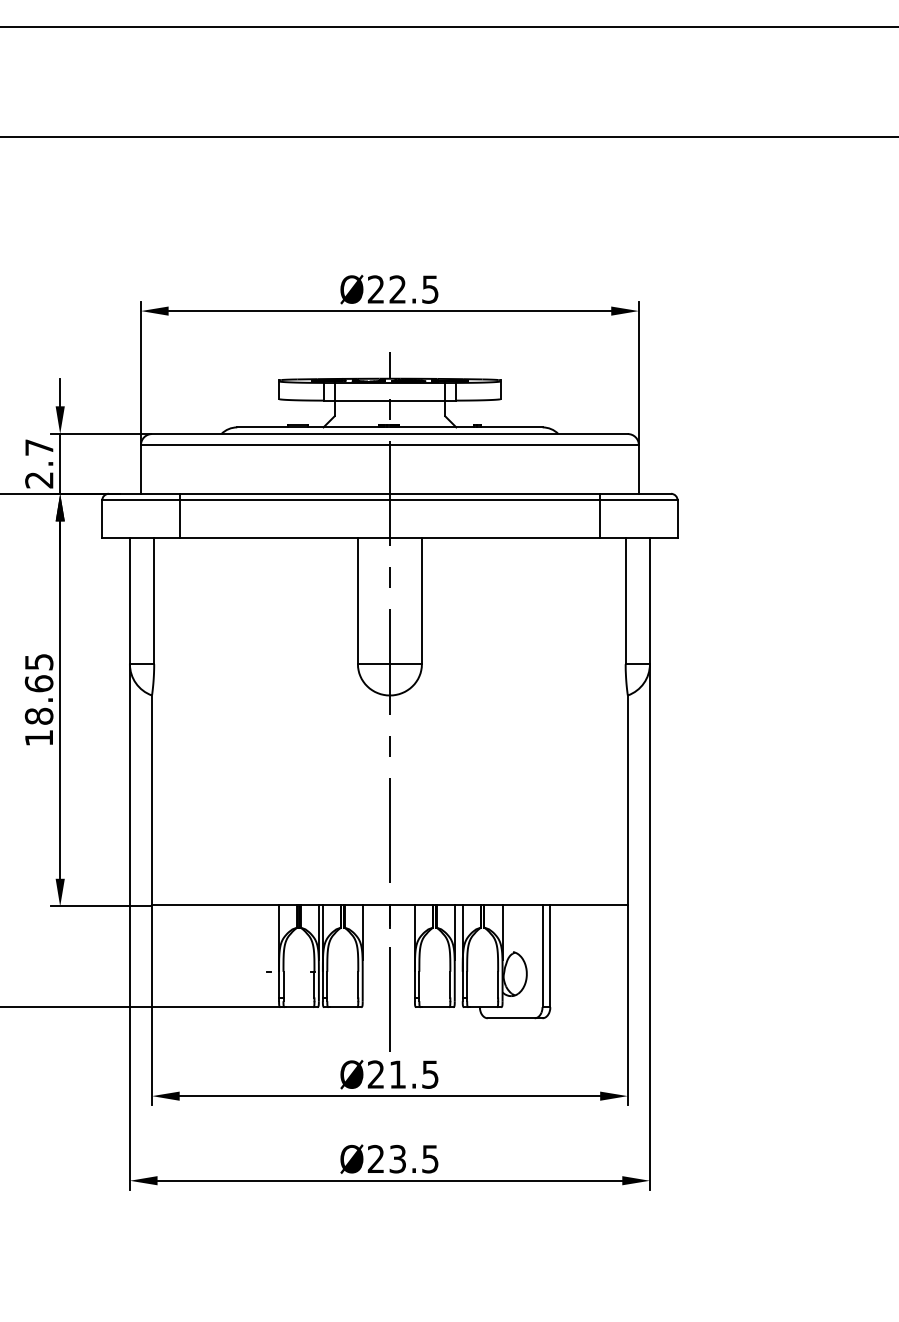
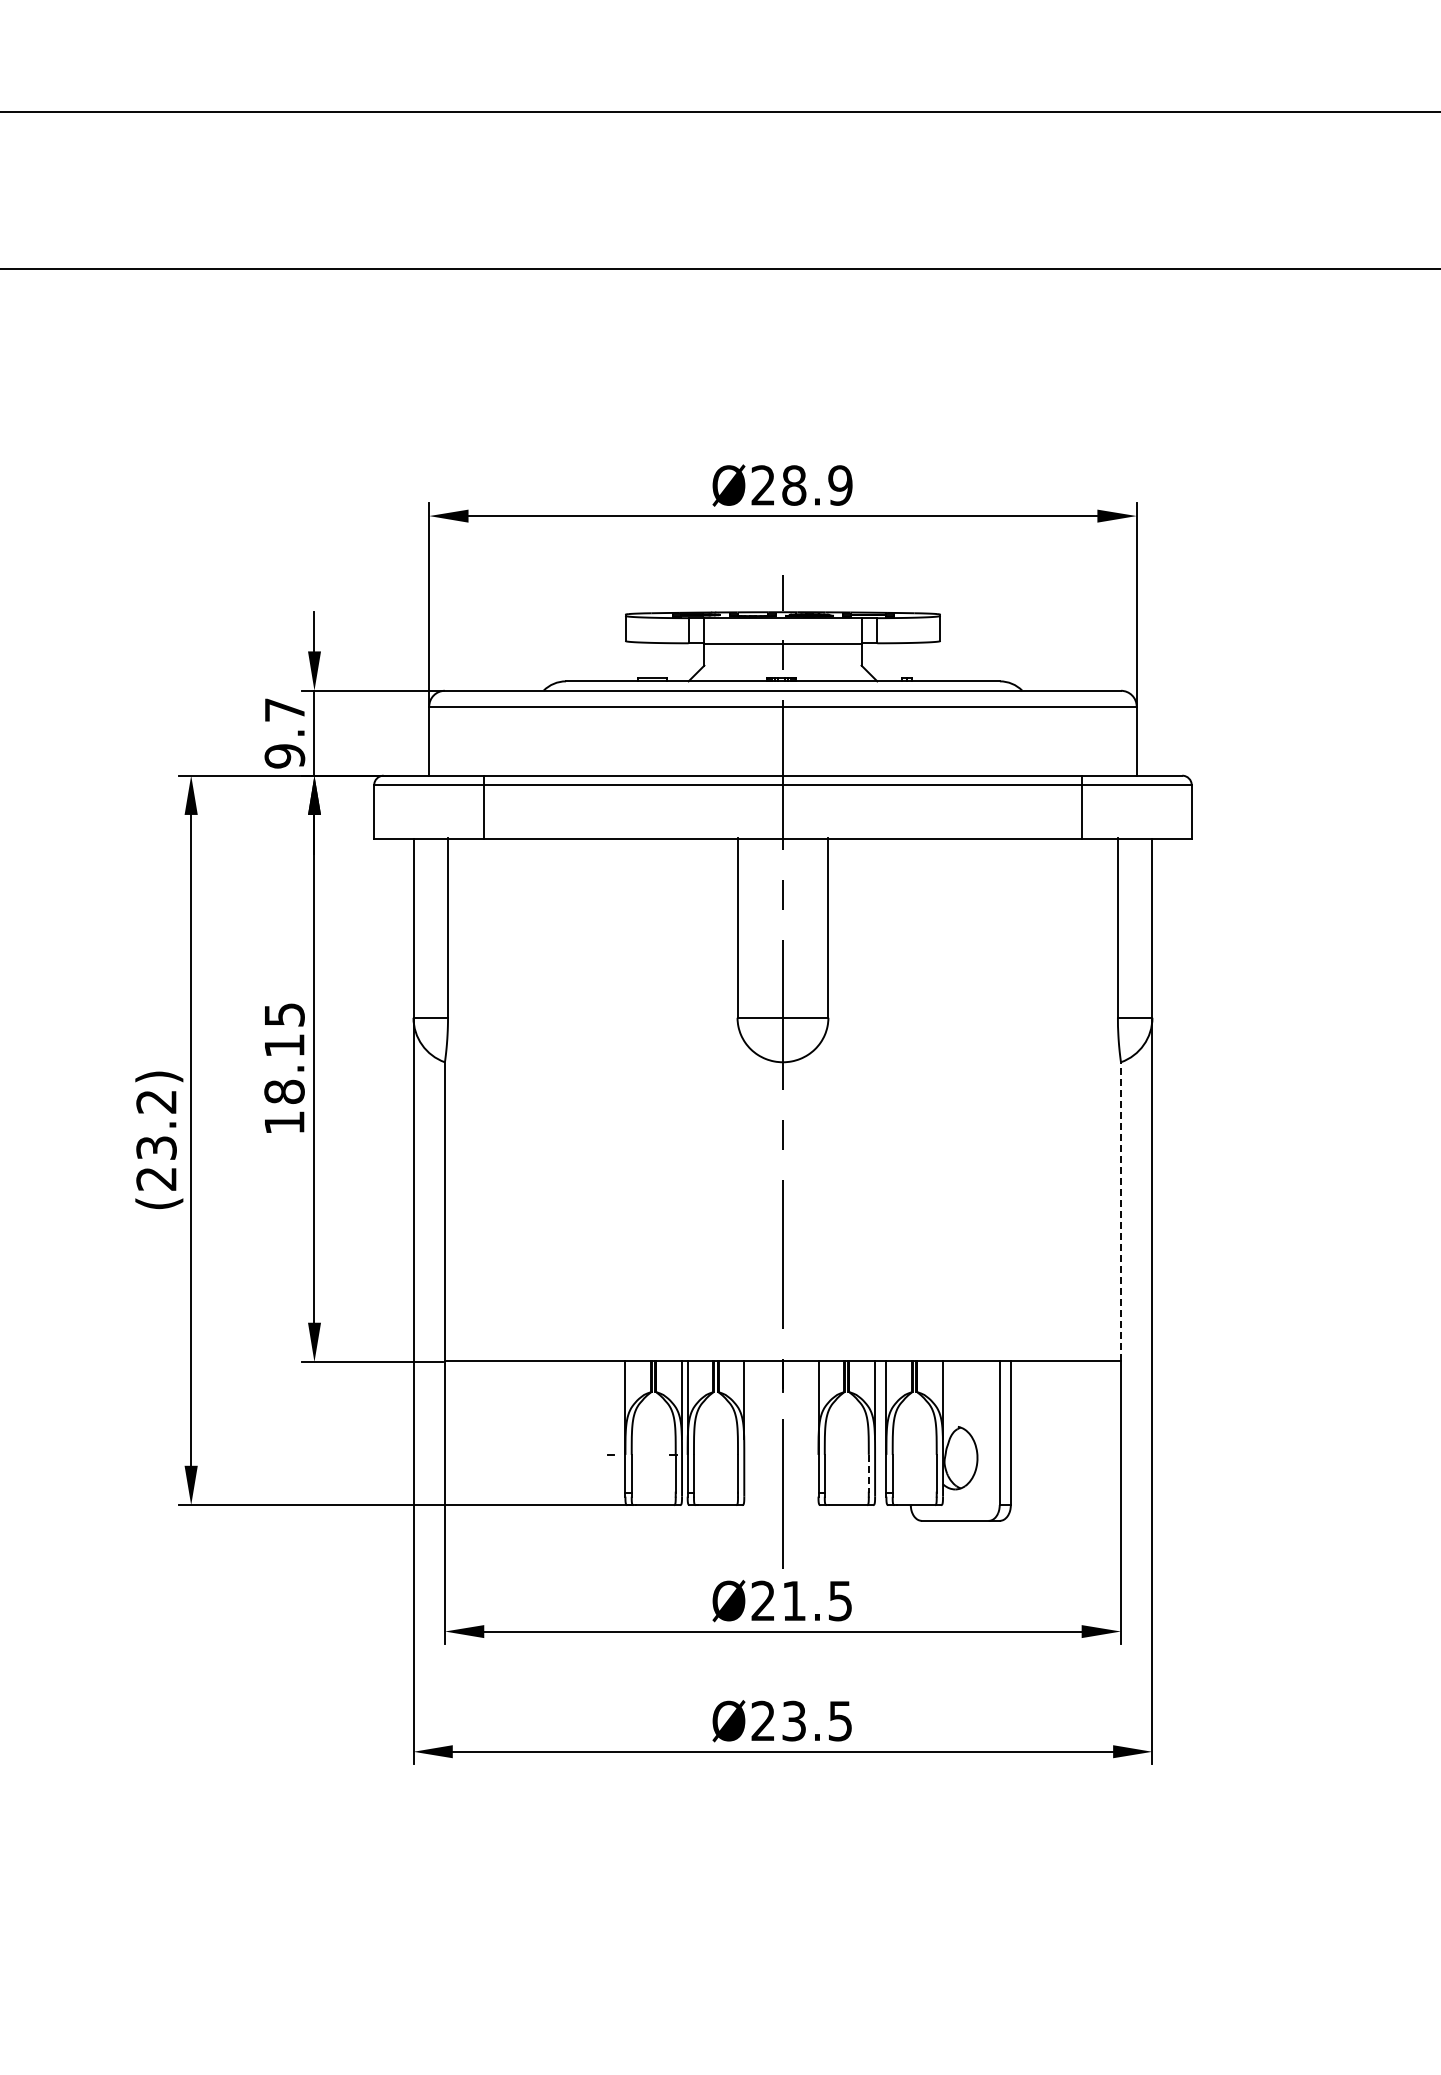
text: (414, 289) -> (817, 485), Ø22.5 -> Ø28.9
text: (39, 480) -> (284, 756), 2.7 -> 9.7
text: (39, 683) -> (284, 1045), 18.65 -> 18.15
line: (627, 799) -> (1120, 1210), solid -> dashed
line: (450, 984) -> (868, 1473), solid -> dashed

